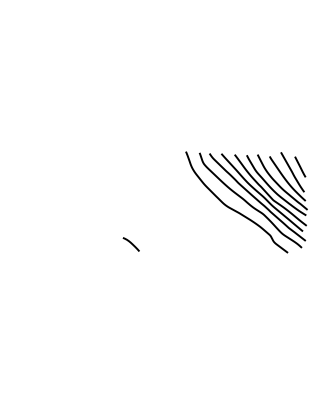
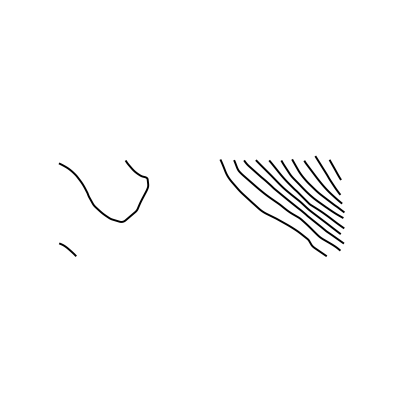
curve: (56, 186) -> (92, 200), added
curve: (130, 244) -> (67, 249), moved

